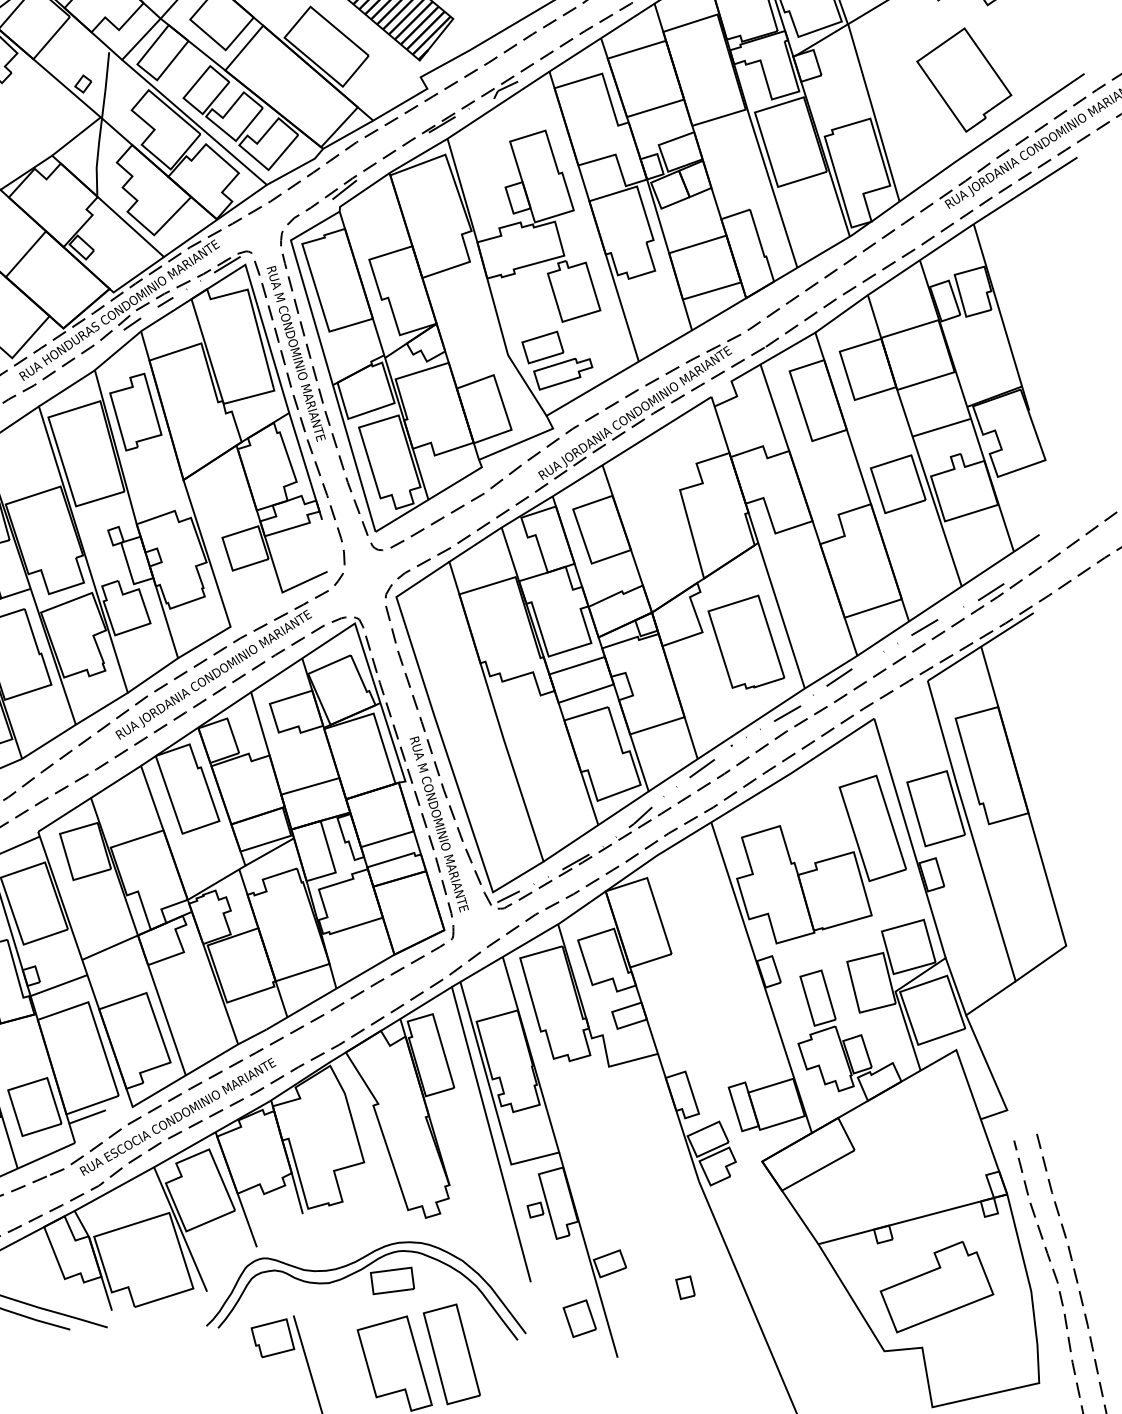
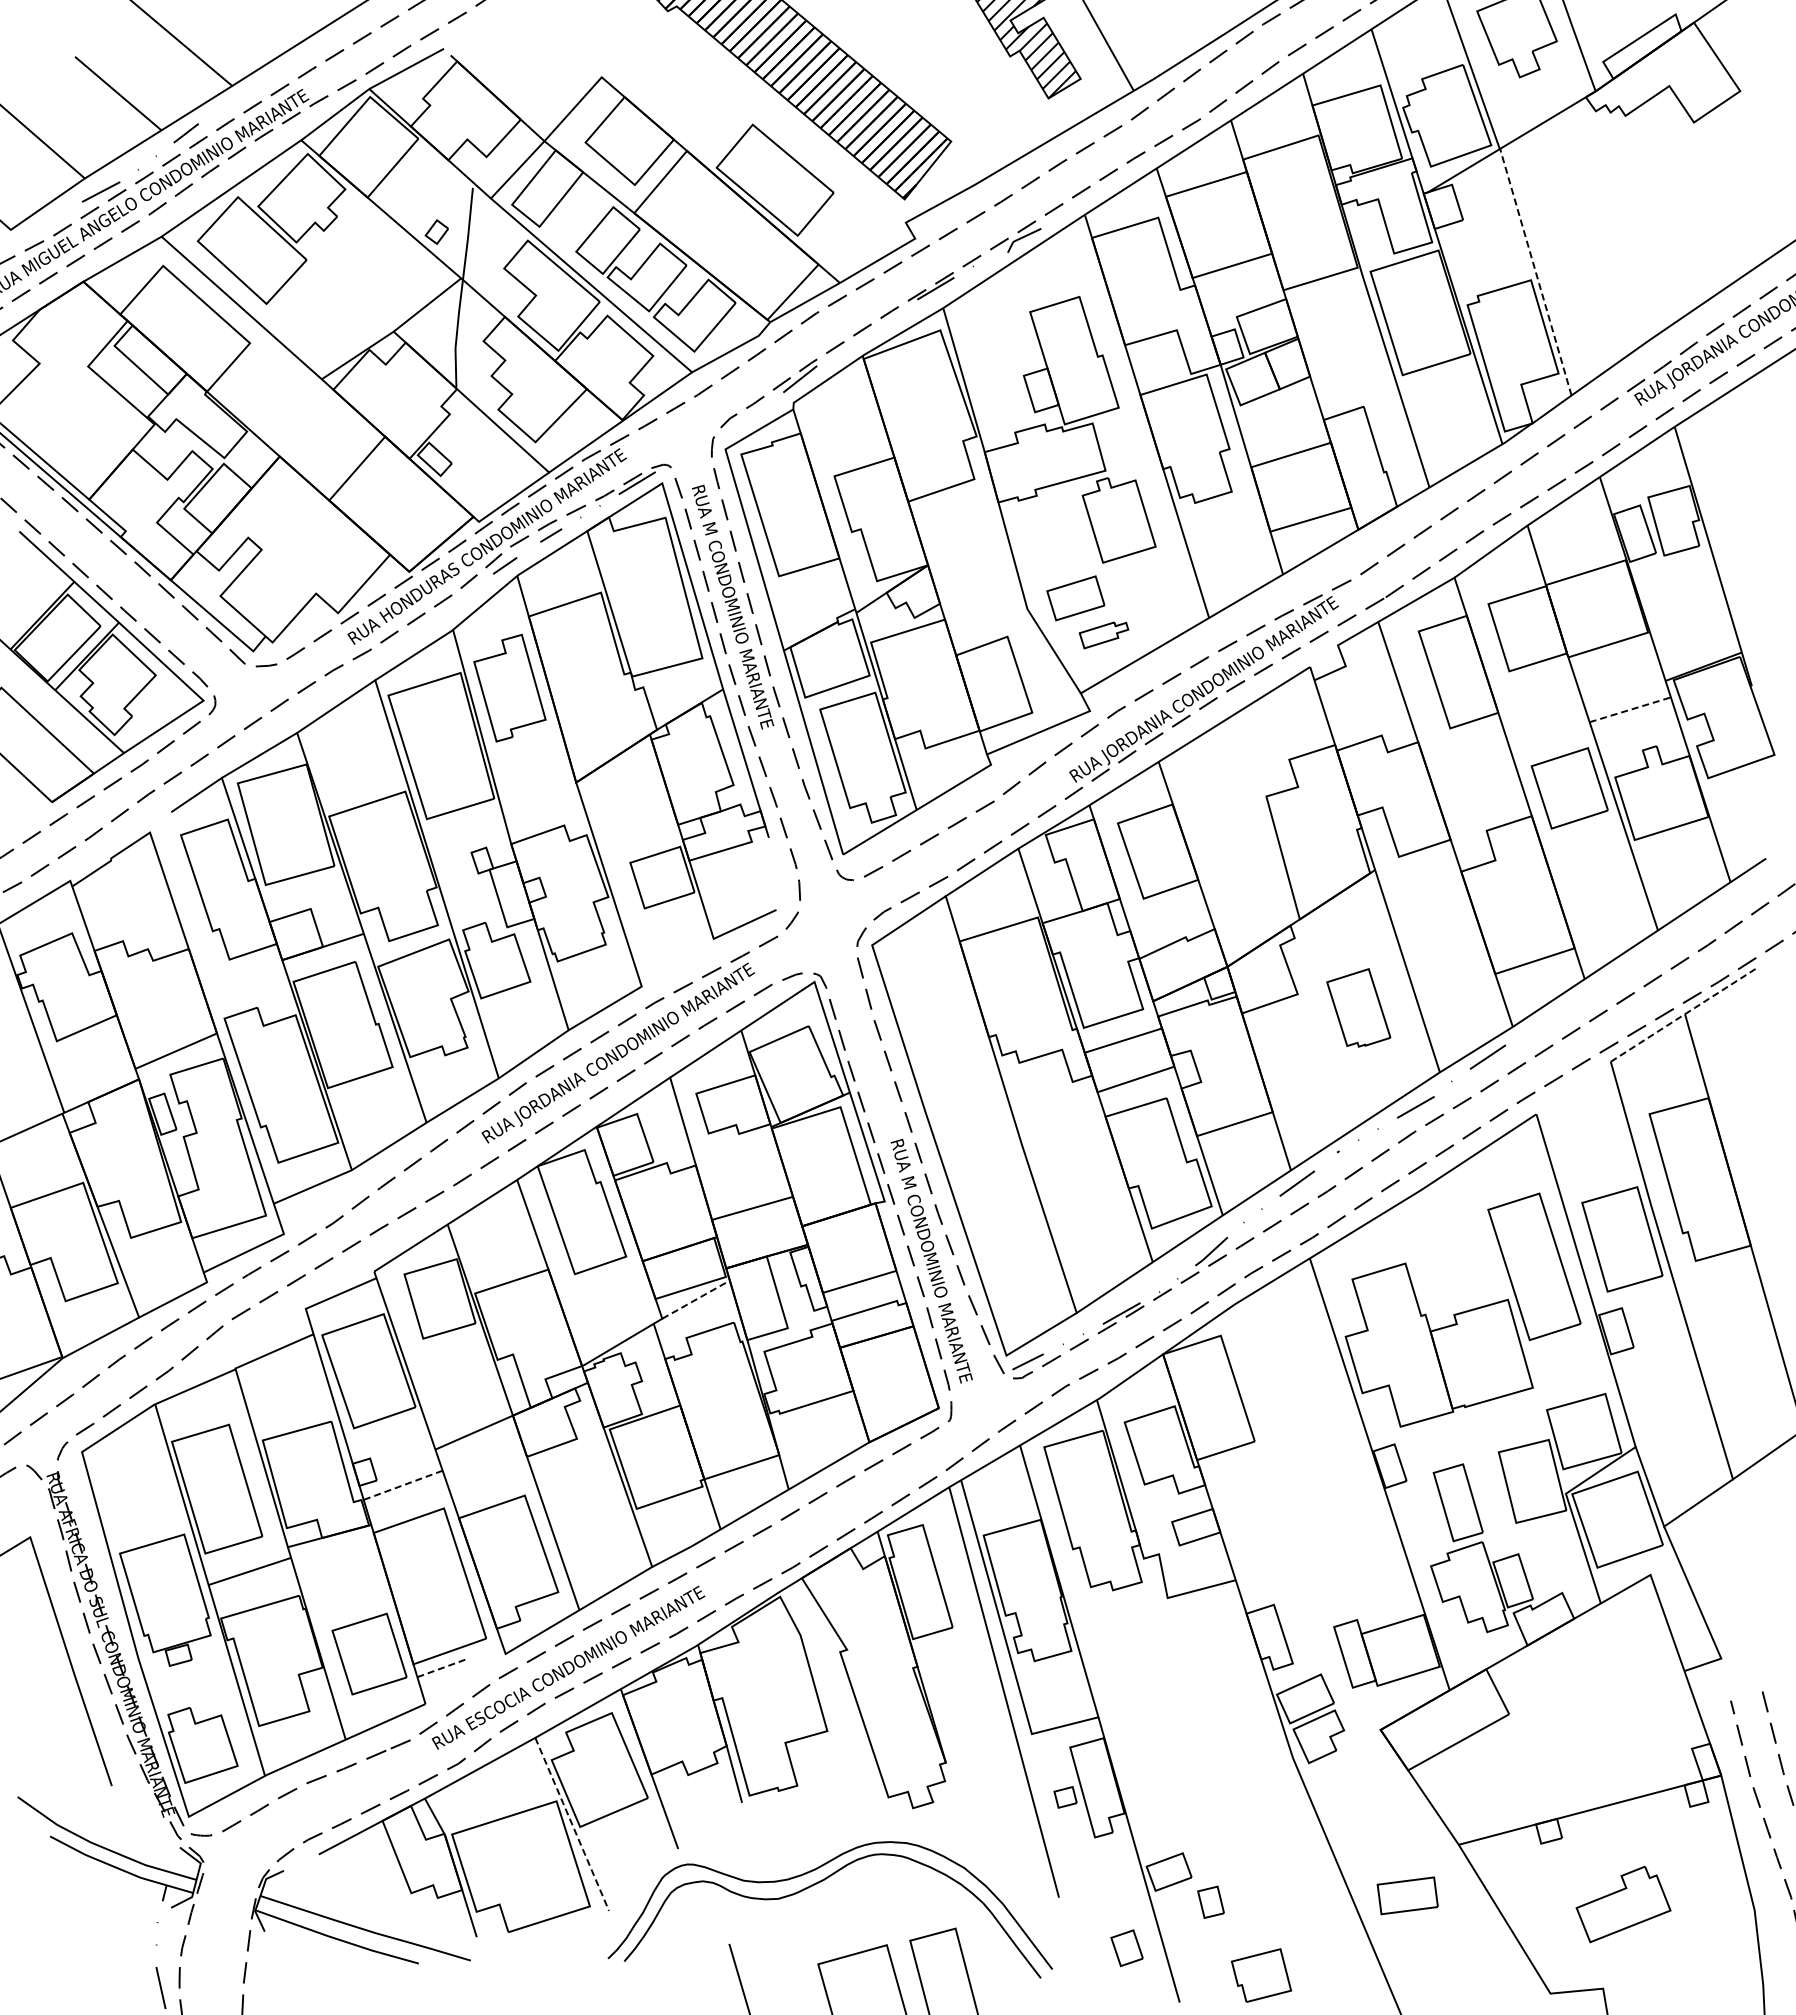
part: (964, 80) -> (1661, 226), removed
line: (873, 112) -> (1535, 271), solid -> dashed
part: (562, 374) -> (1103, 635), size x0.6
line: (941, 427) -> (1630, 709), solid -> dashed
line: (984, 595) -> (1689, 943), removed
line: (911, 634) -> (1587, 997), removed
part: (746, 641) -> (1358, 1007), size x0.6
line: (981, 646) -> (1685, 1014), solid -> dashed
line: (270, 851) -> (696, 1299), solid -> dashed
line: (58, 985) -> (402, 1485), solid -> dashed
line: (88, 1116) -> (443, 1667), solid -> dashed
line: (180, 1229) -> (572, 1824), solid -> dashed
part: (392, 1280) -> (1407, 1895), moved
part: (685, 1287) -> (1210, 1901), moved
part: (936, 1287) -> (1623, 1904), size x0.6
part: (579, 1318) -> (1126, 1947), size x0.7
part: (272, 1338) -> (1260, 1975), moved

